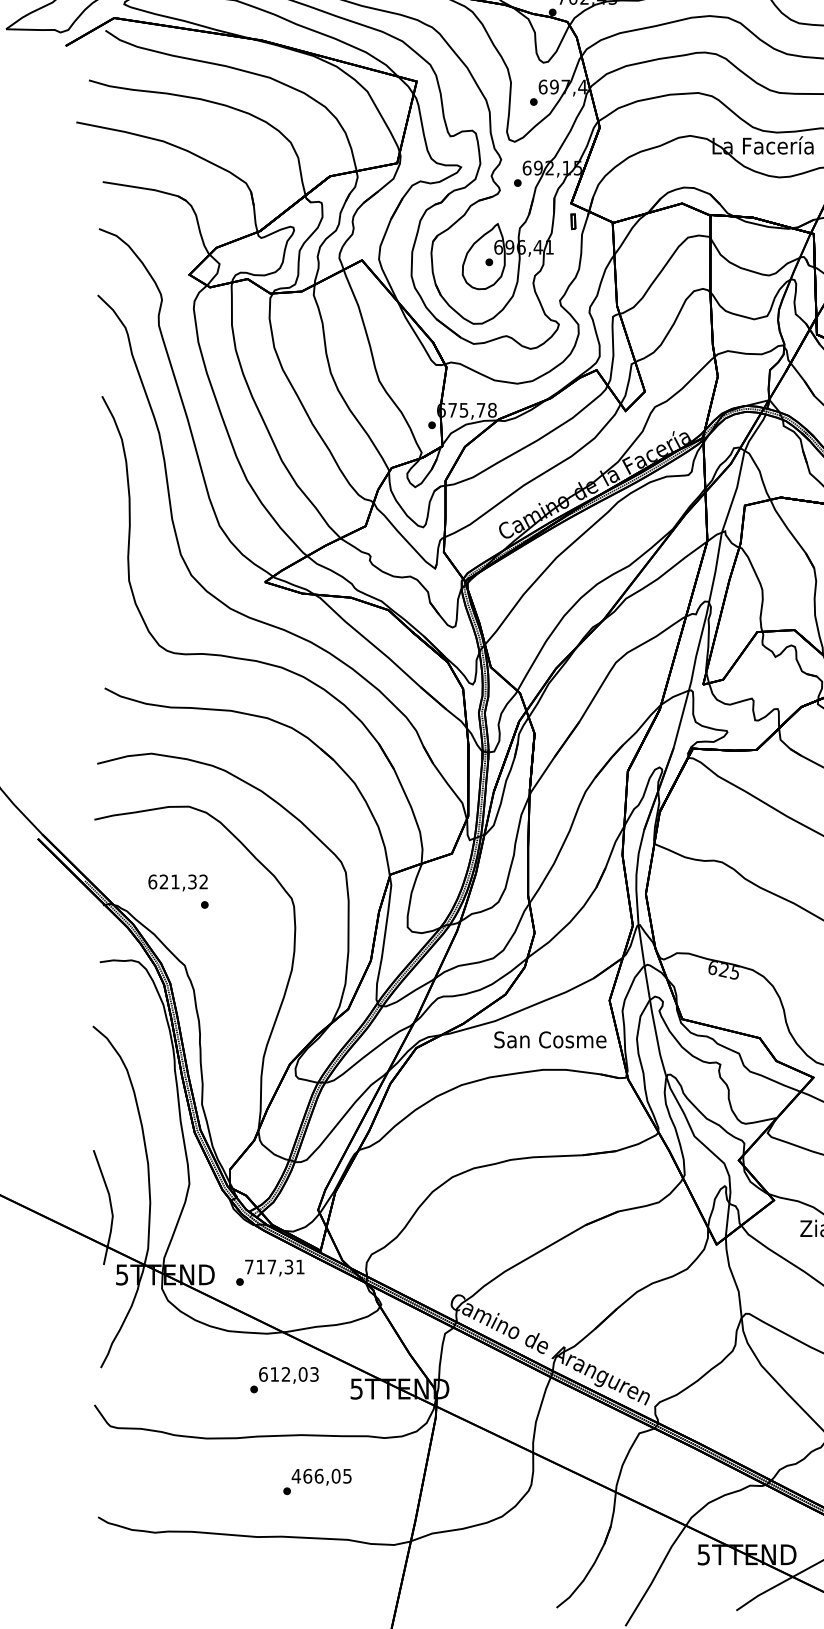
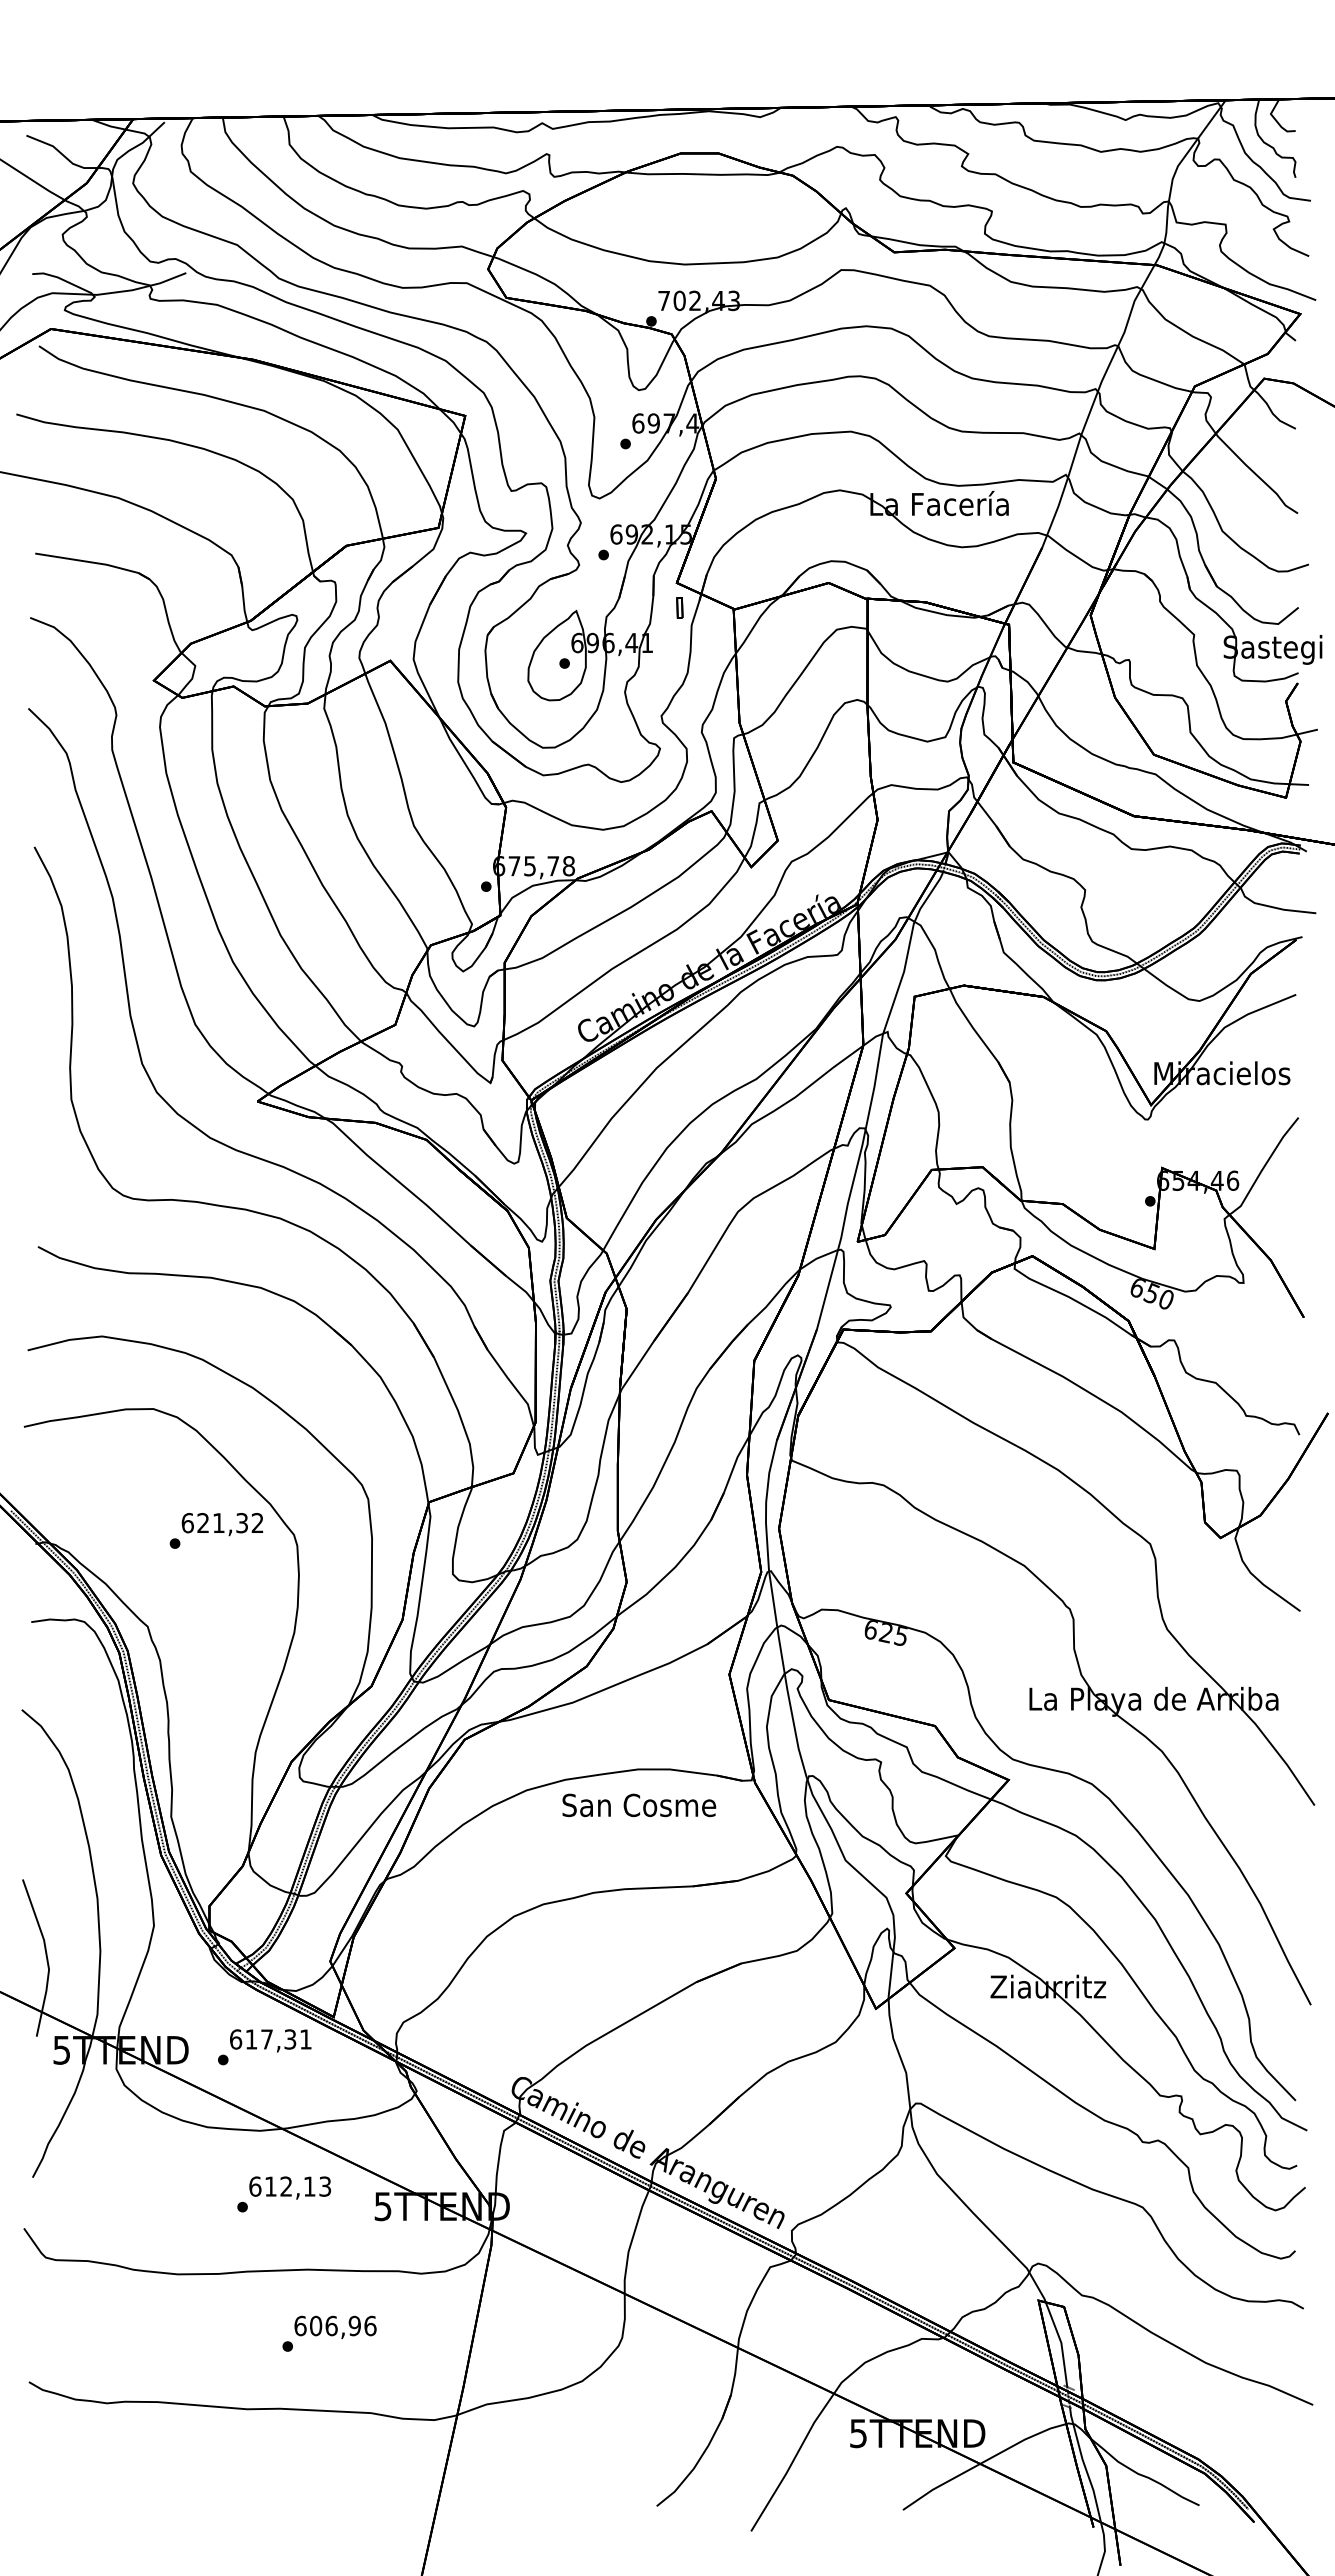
text: (177, 882) -> (221, 1524), moved
text: (550, 1039) -> (639, 1805), moved
text: (249, 1267) -> (236, 2039), 717,31 -> 617,31
text: (302, 1374) -> (309, 2186), 612,03 -> 612,13
text: (321, 1475) -> (335, 2325), 466,05 -> 606,96

